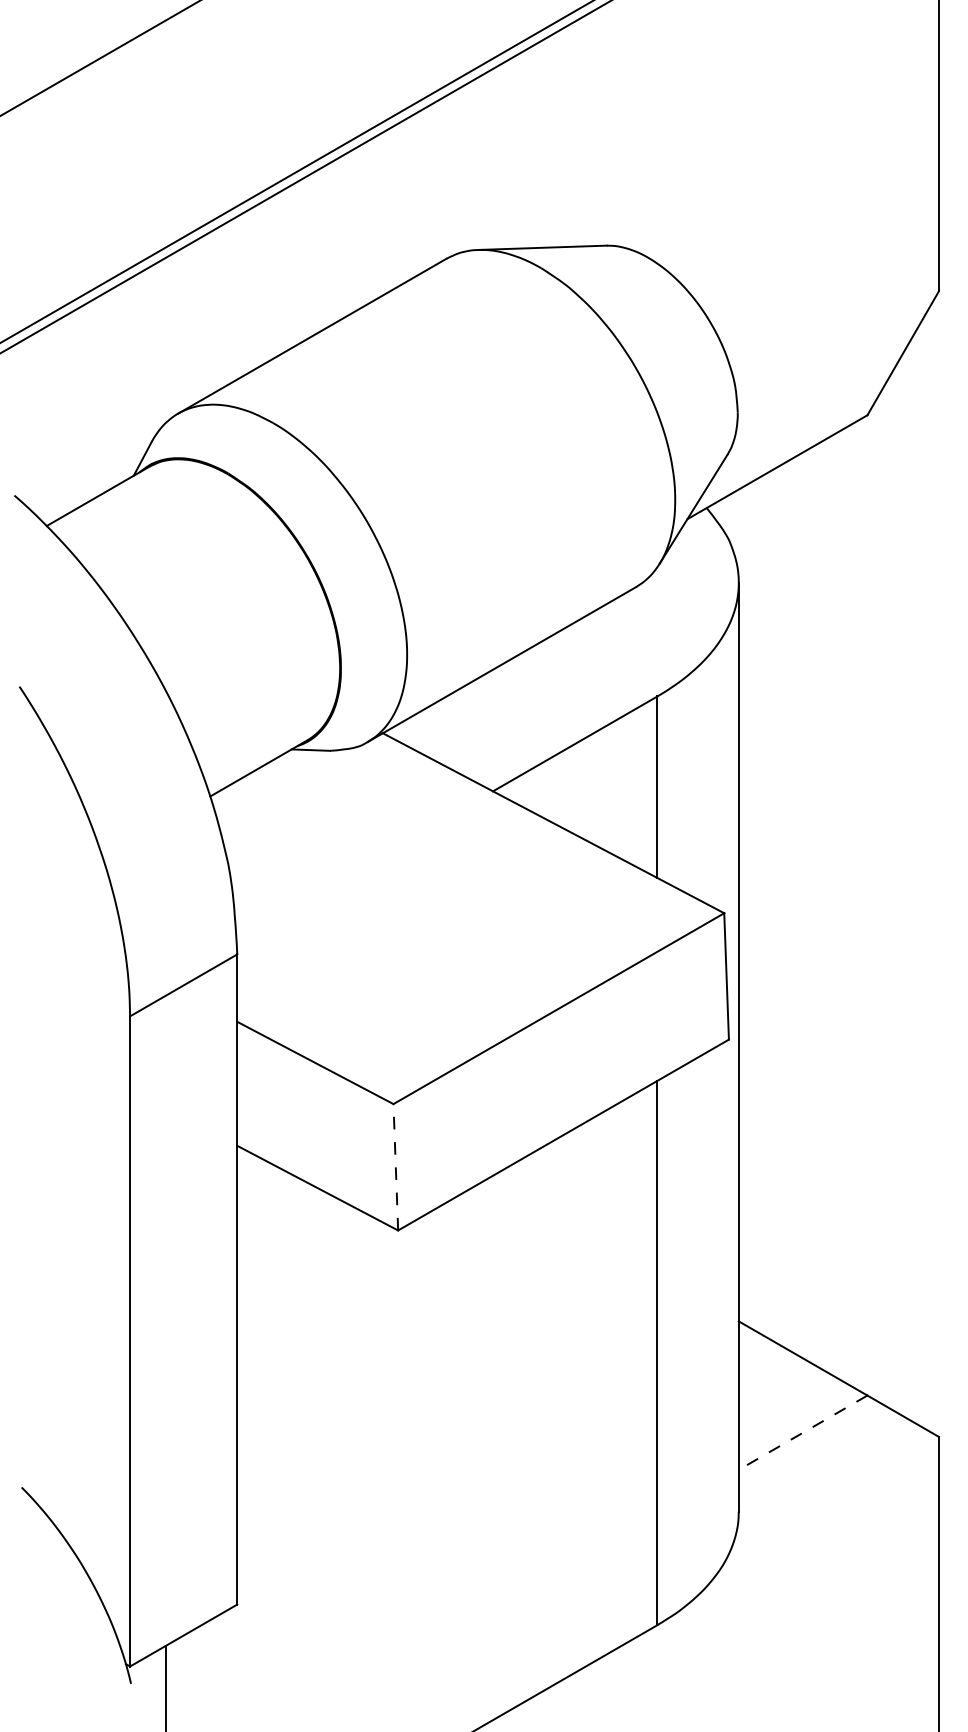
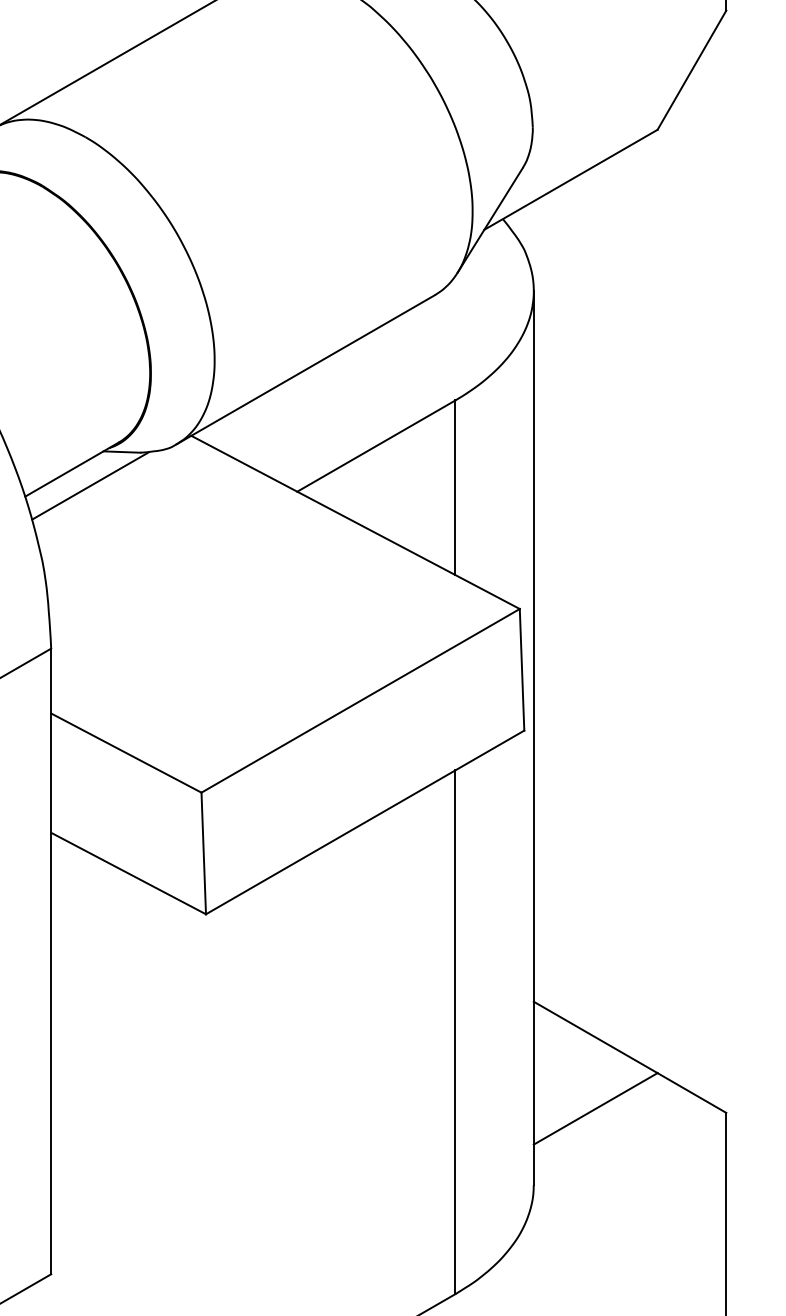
line: (277, 785) -> (89, 486), added
line: (395, 1166) -> (203, 852), dashed -> solid
line: (802, 1432) -> (595, 1108), dashed -> solid

